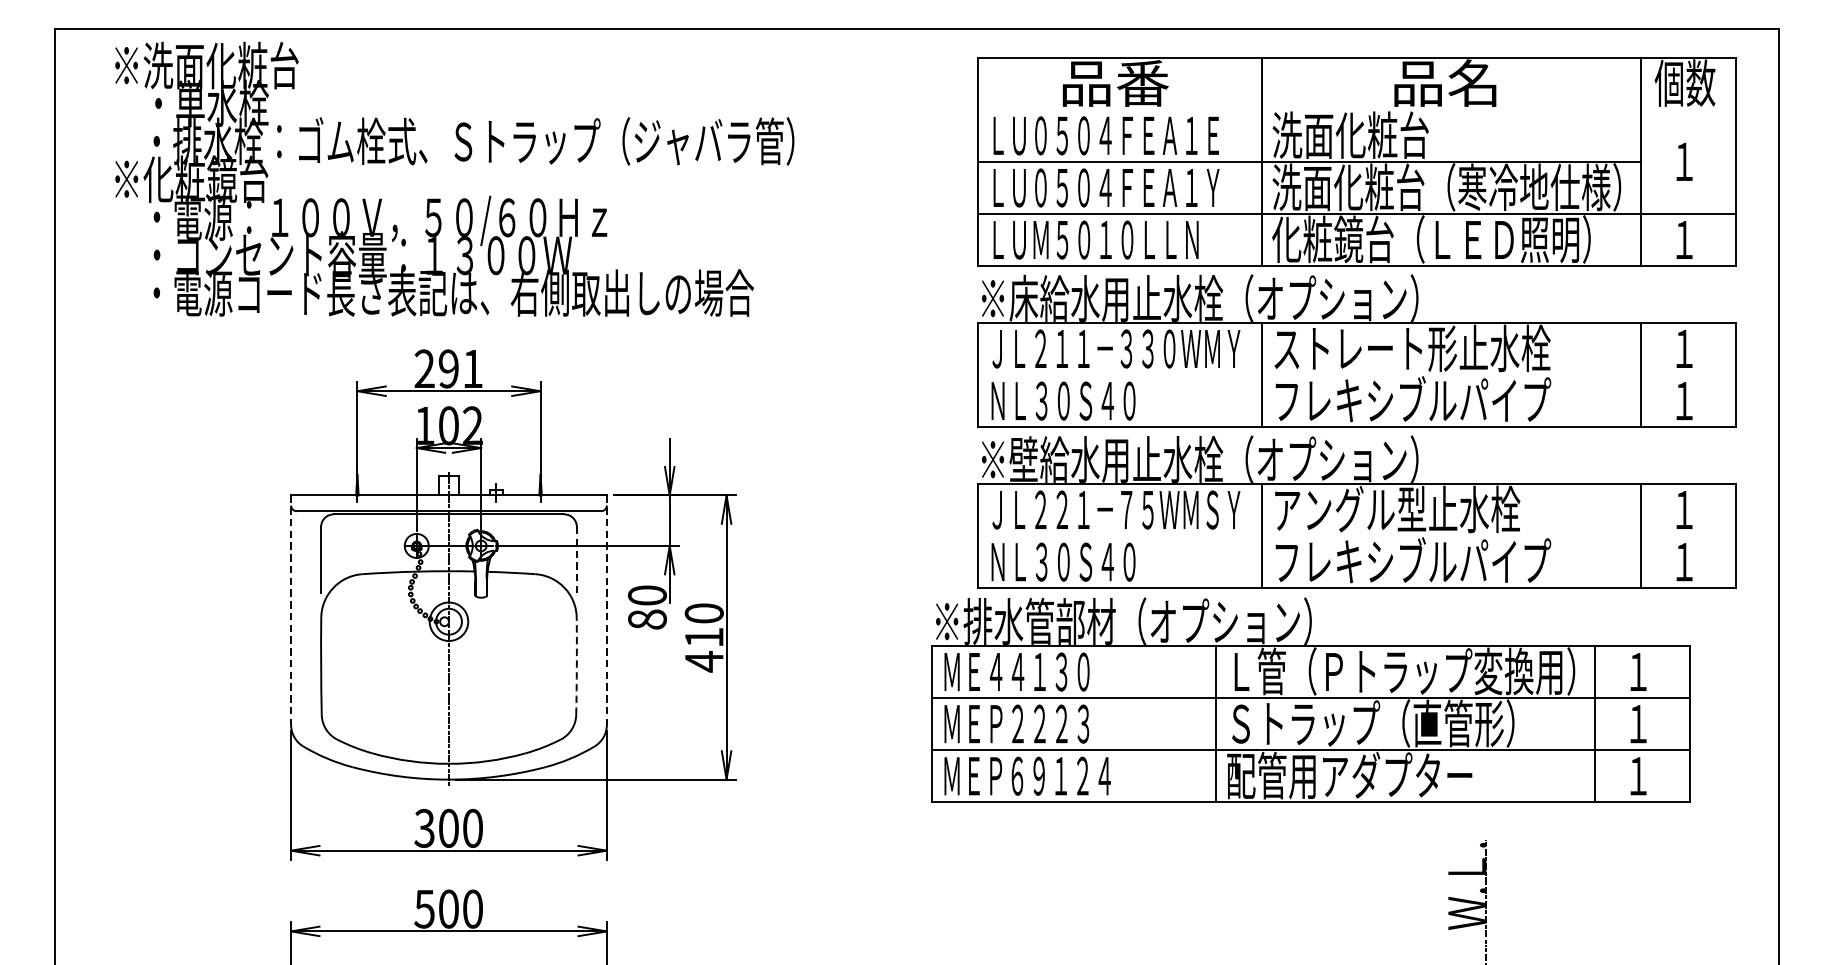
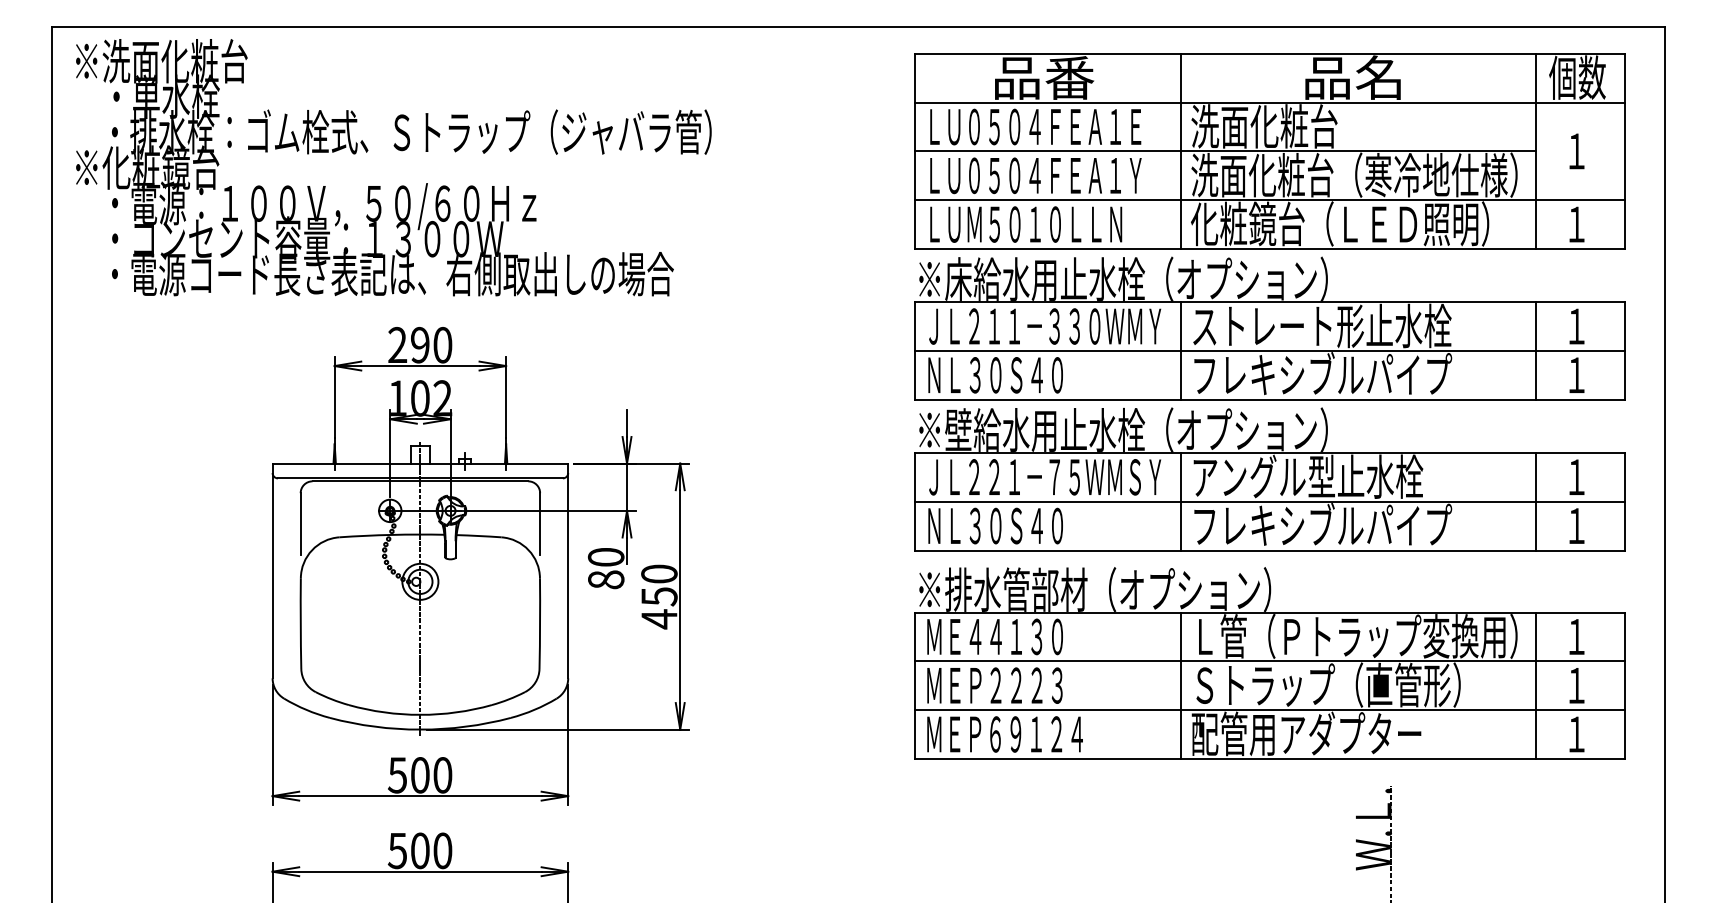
line: (1356, 109) -> (1269, 102), added
text: (454, 179) -> (393, 167), moved
text: (472, 369) -> (442, 345), 291 -> 290
line: (1356, 374) -> (1269, 350), added
line: (1356, 535) -> (1269, 501), added
line: (577, 560) -> (540, 524), dashed -> solid
line: (290, 610) -> (272, 571), dashed -> solid
line: (607, 610) -> (568, 571), dashed -> solid
text: (704, 637) -> (659, 596), 410 -> 450
arc: (577, 666) -> (540, 623), dashed -> solid
part: (1310, 700) -> (1269, 663), moved
text: (424, 828) -> (397, 775), 300 -> 500

